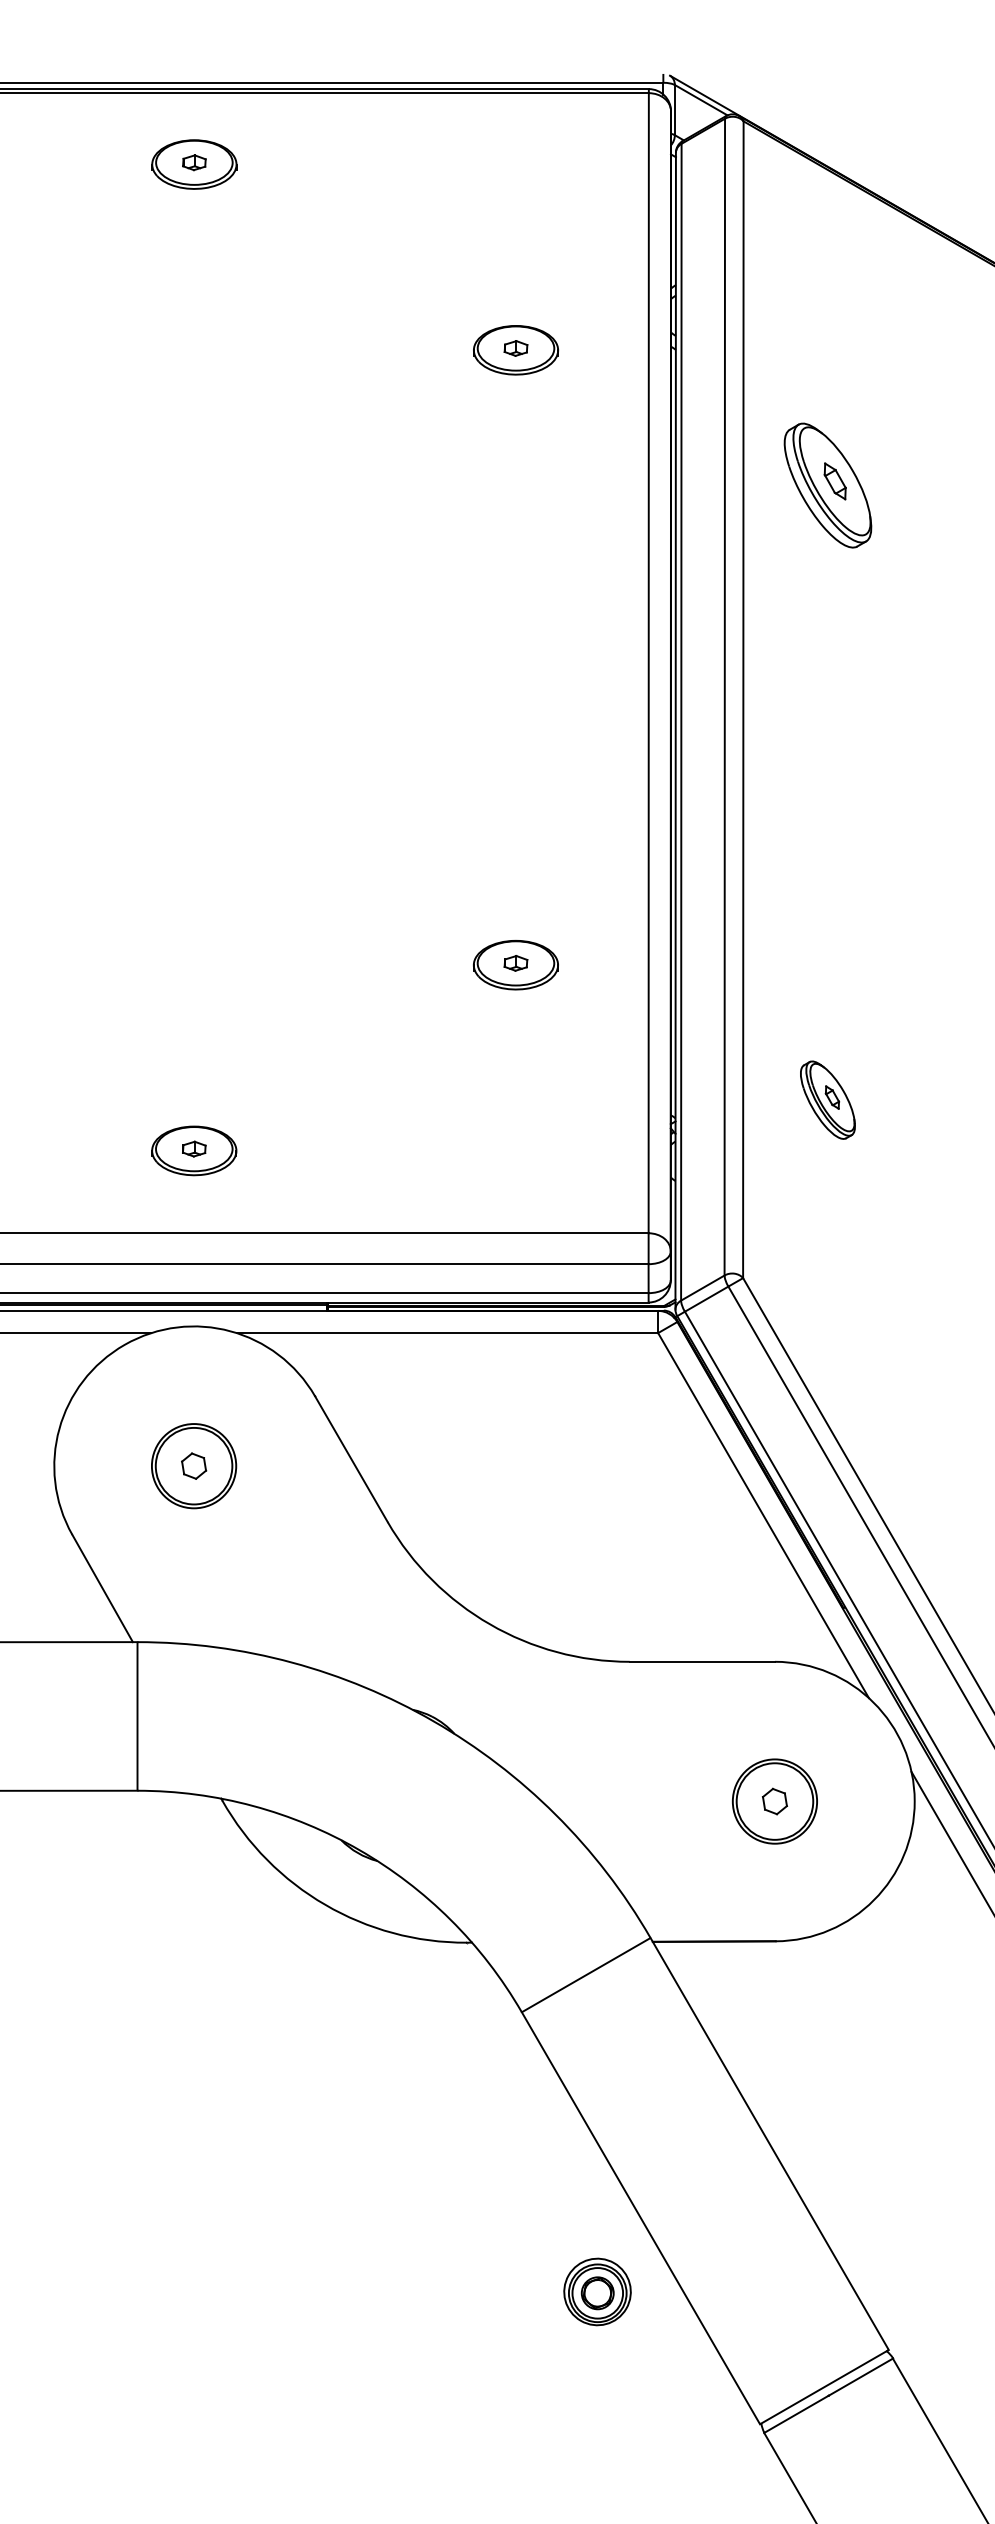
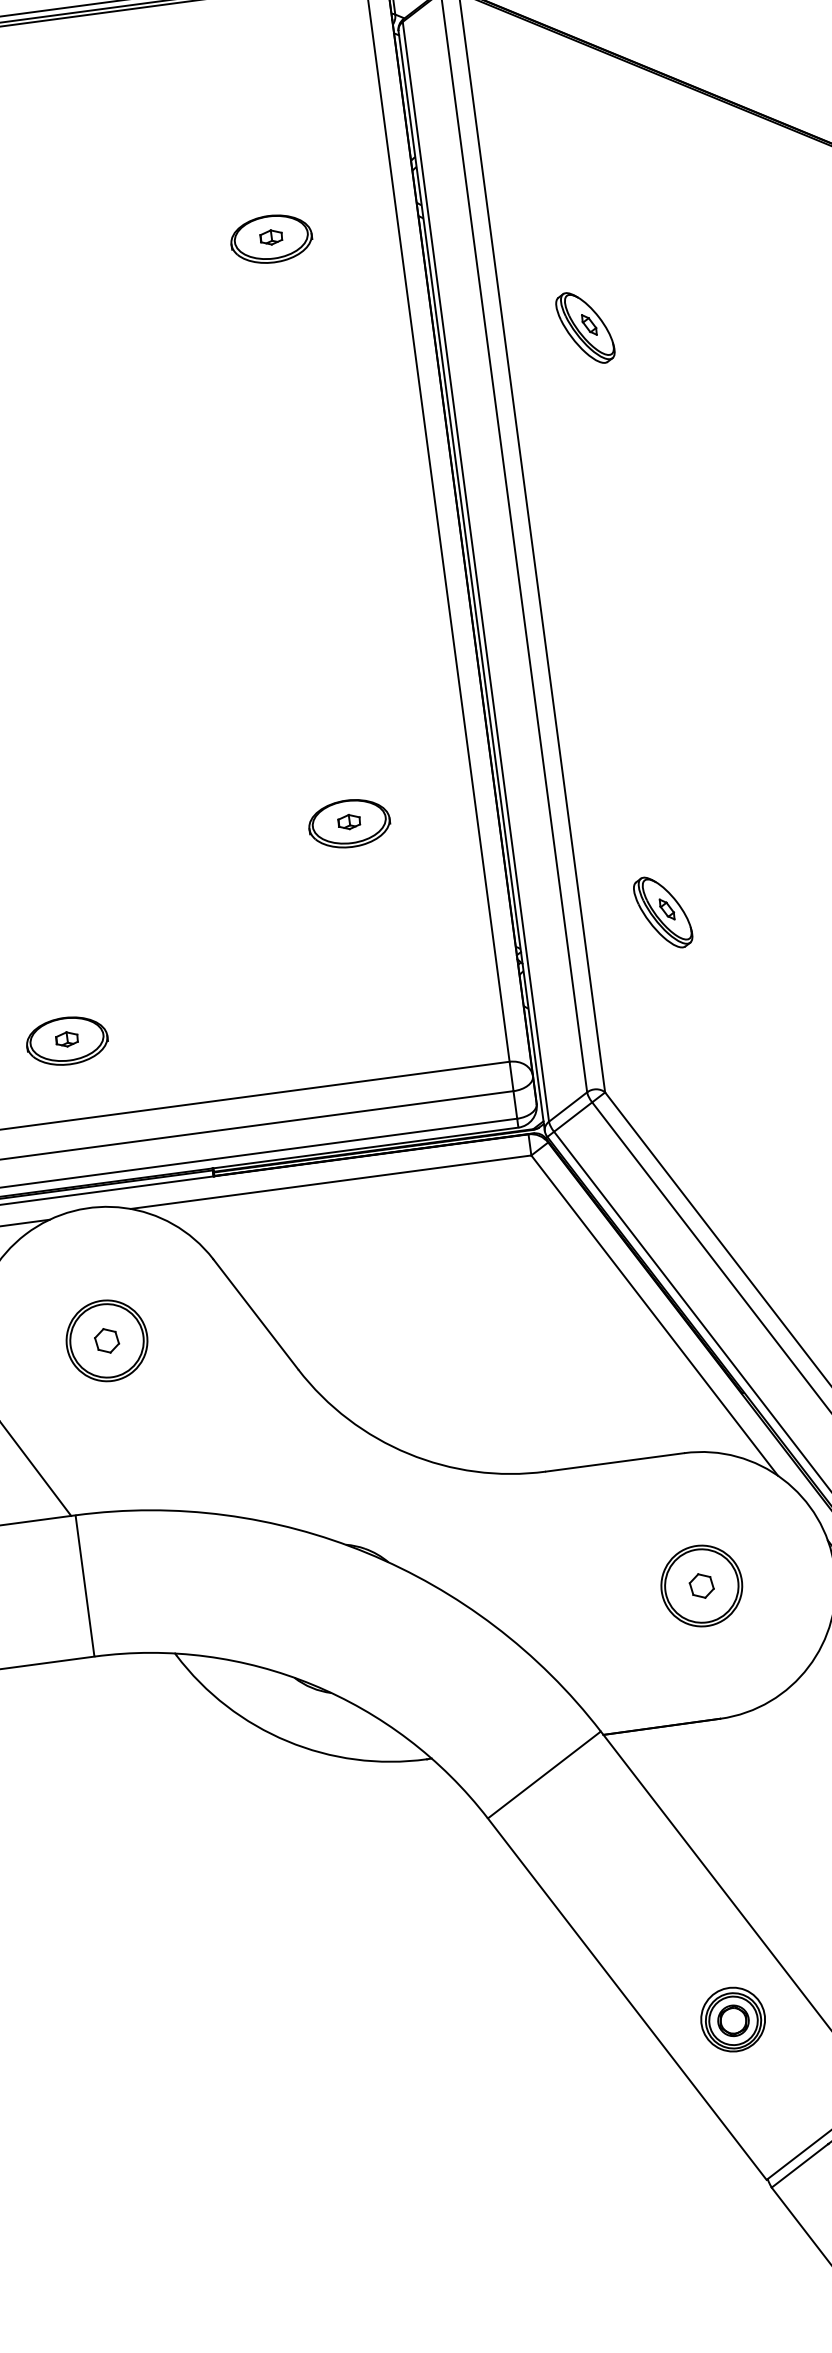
part: (828, 484) -> (585, 327), size x0.62
part: (597, 2291) -> (733, 2019), moved

